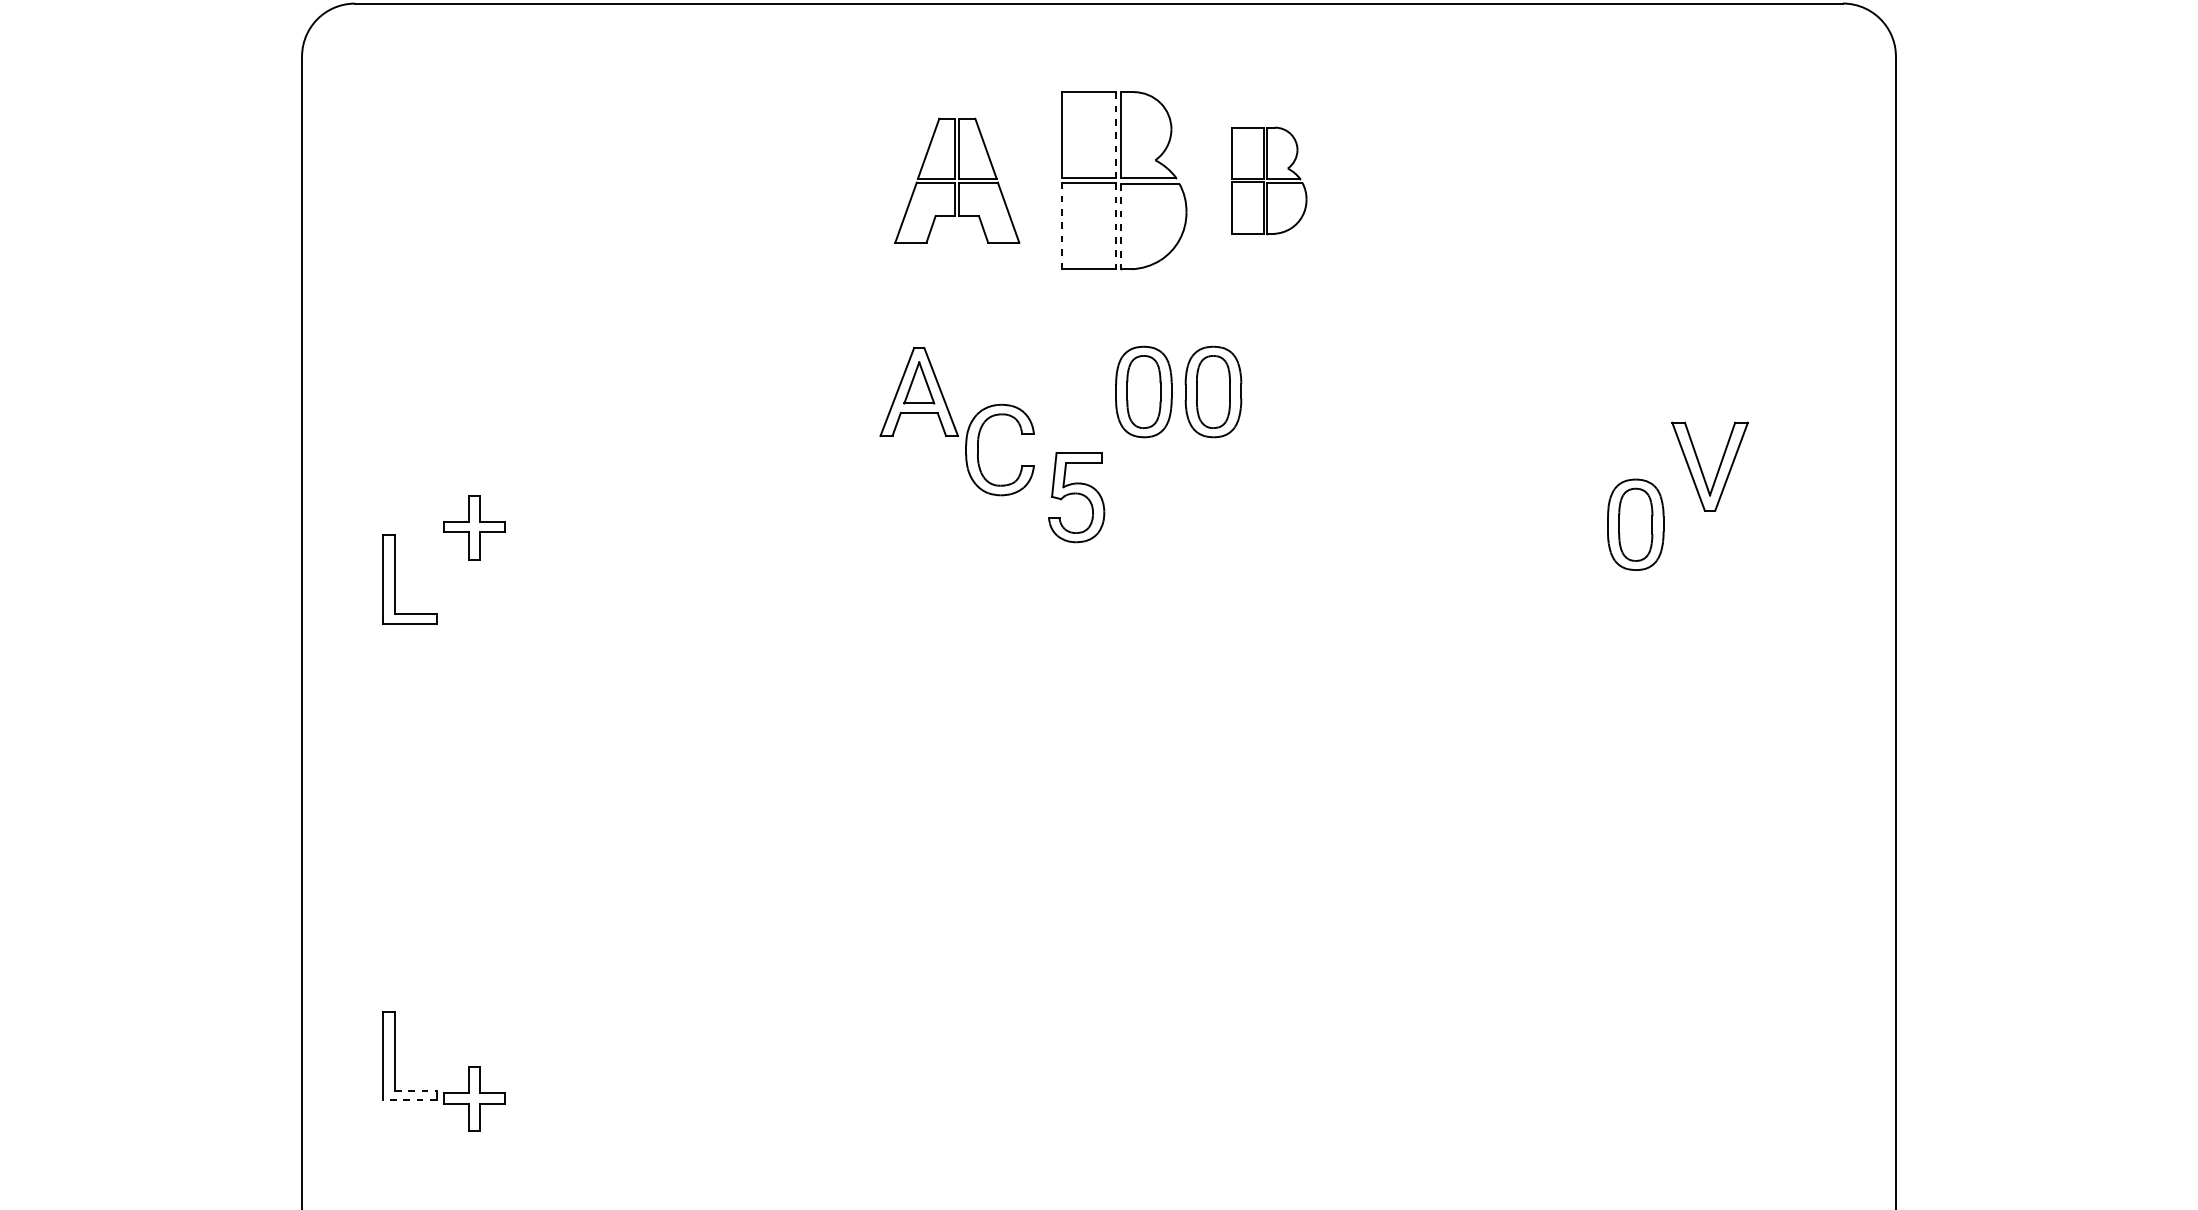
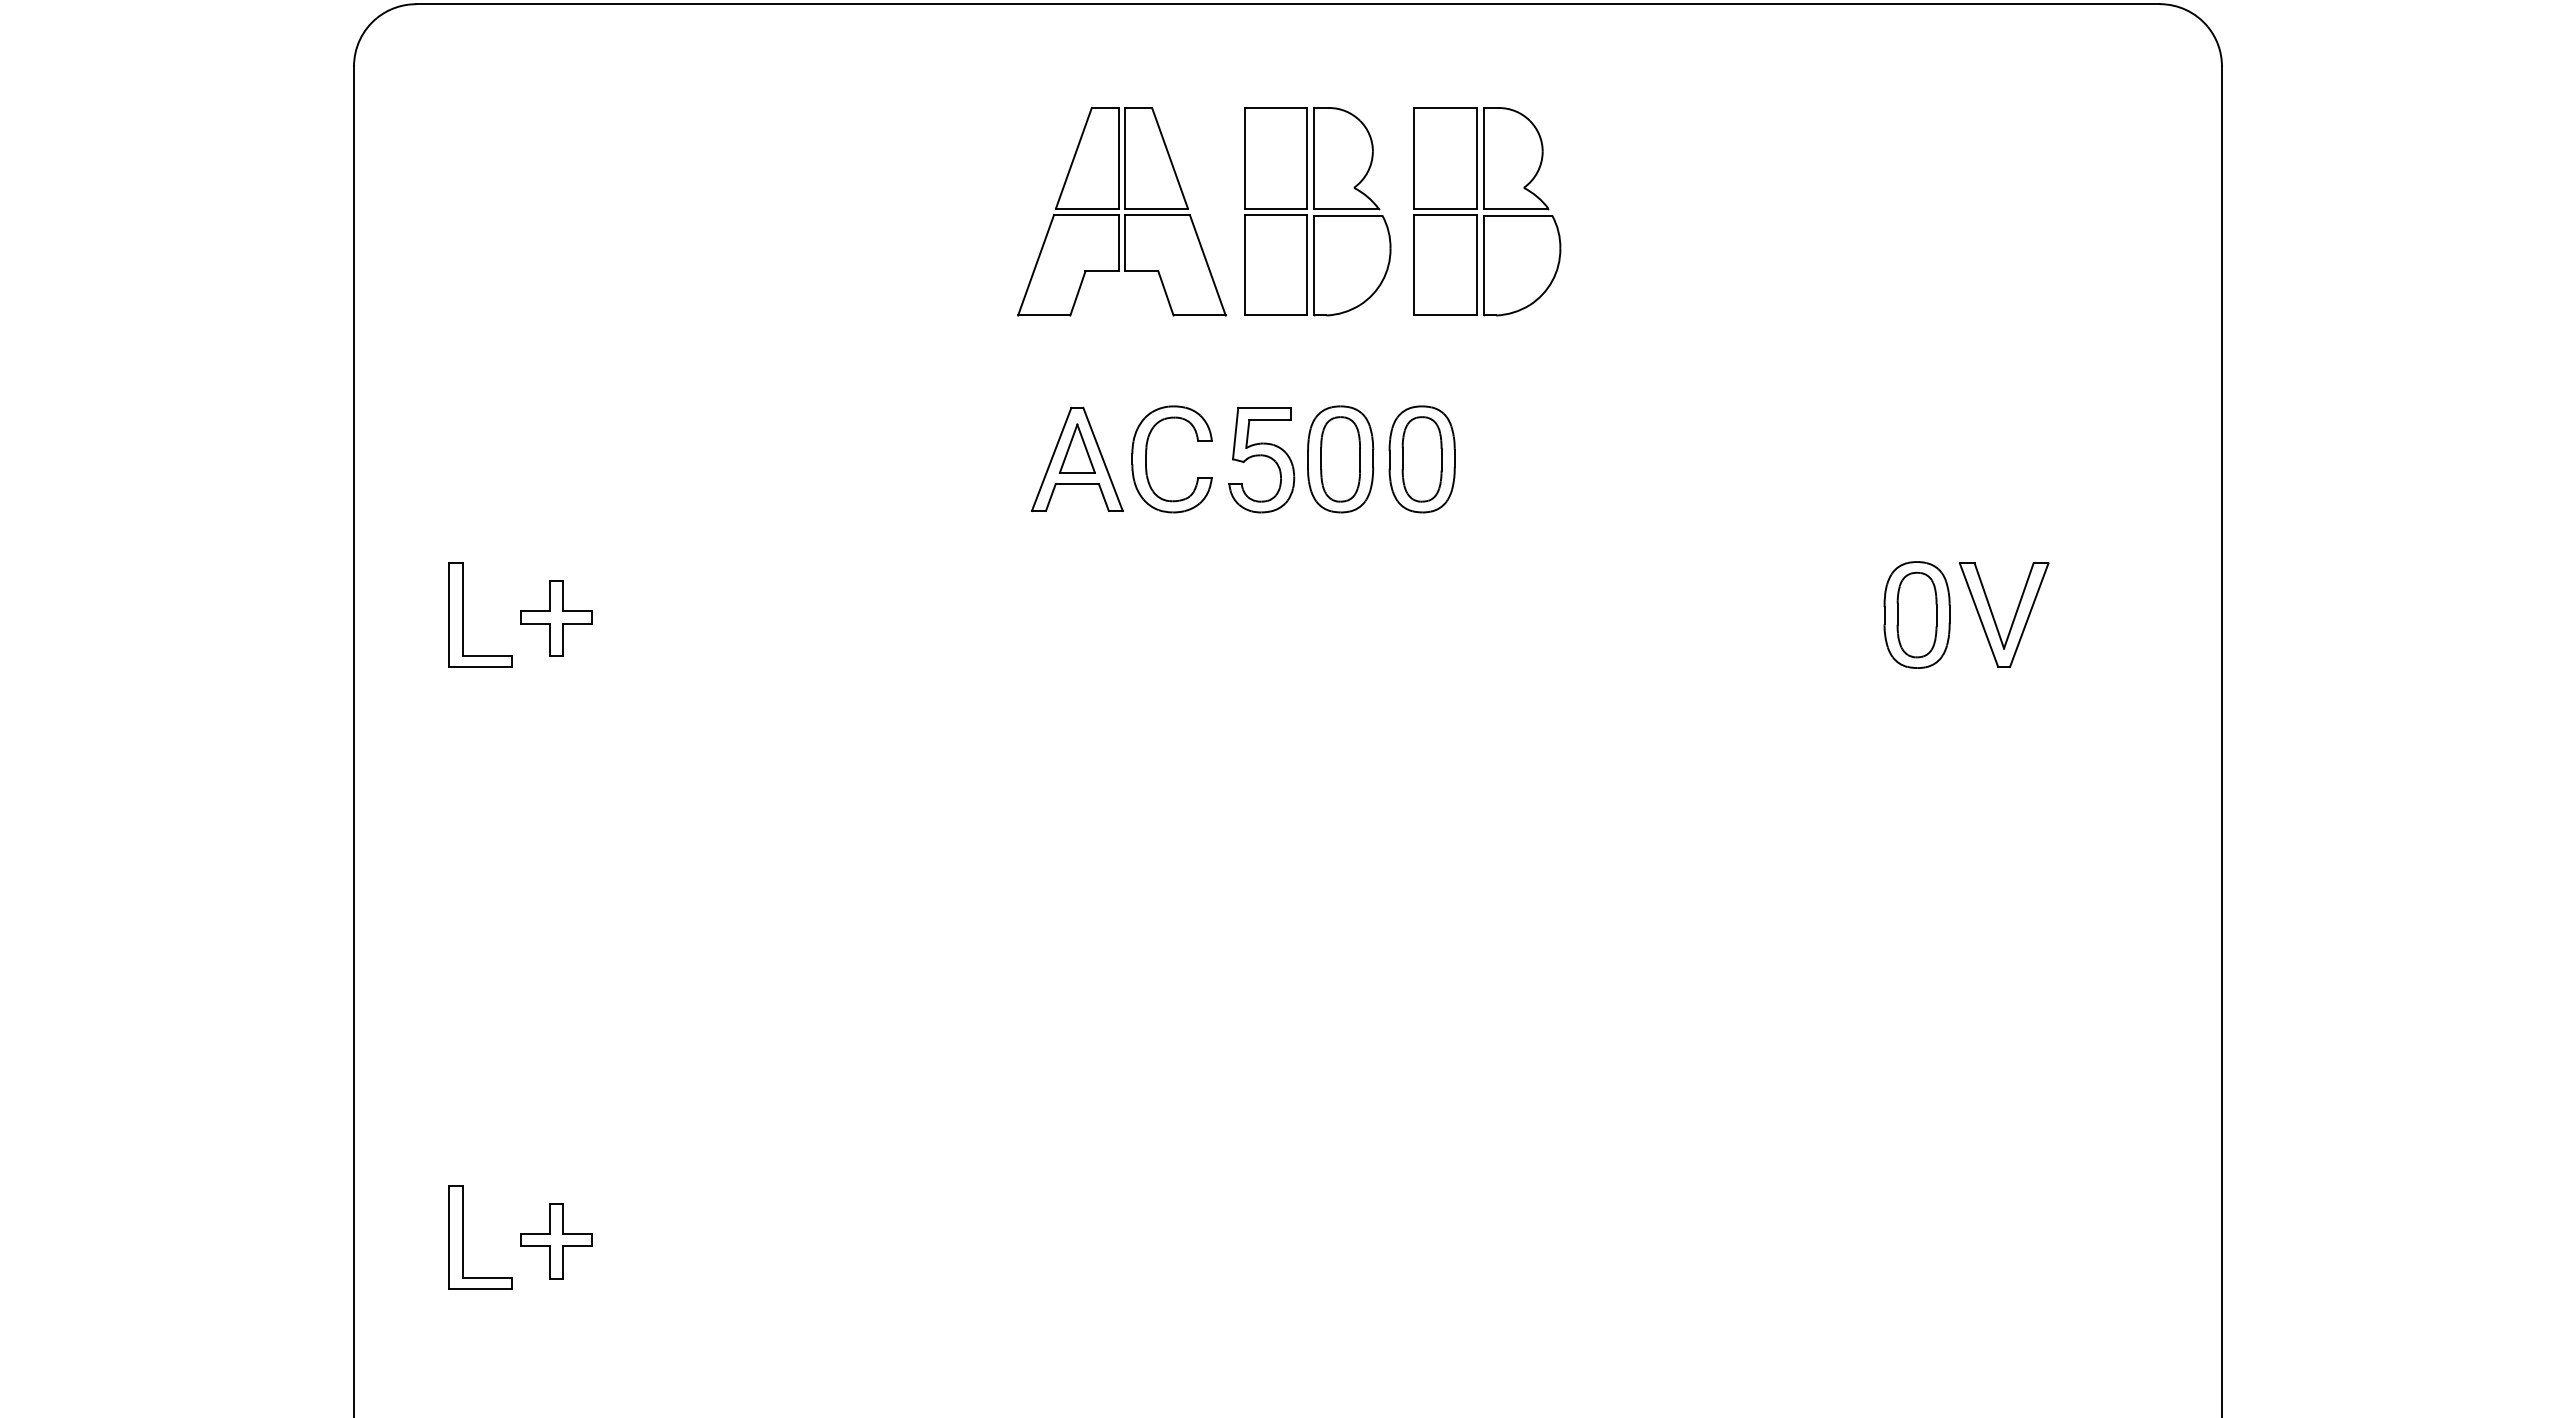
line: (1115, 135) -> (1307, 158), dashed -> solid
part: (956, 180) -> (1121, 211), size x1.43
part: (1269, 180) -> (1487, 211), size x1.67
line: (1061, 225) -> (1244, 264), dashed -> solid
line: (1115, 226) -> (1307, 265), dashed -> solid
line: (1120, 226) -> (1313, 265), dashed -> solid
part: (978, 450) -> (1146, 459), moved
part: (1701, 468) -> (1994, 617), moved
part: (1076, 497) -> (1261, 460), moved
part: (395, 578) -> (463, 614), moved
line: (415, 1090) -> (487, 1278), dashed -> solid
part: (474, 1099) -> (556, 1241), moved
line: (409, 1100) -> (480, 1289), dashed -> solid

